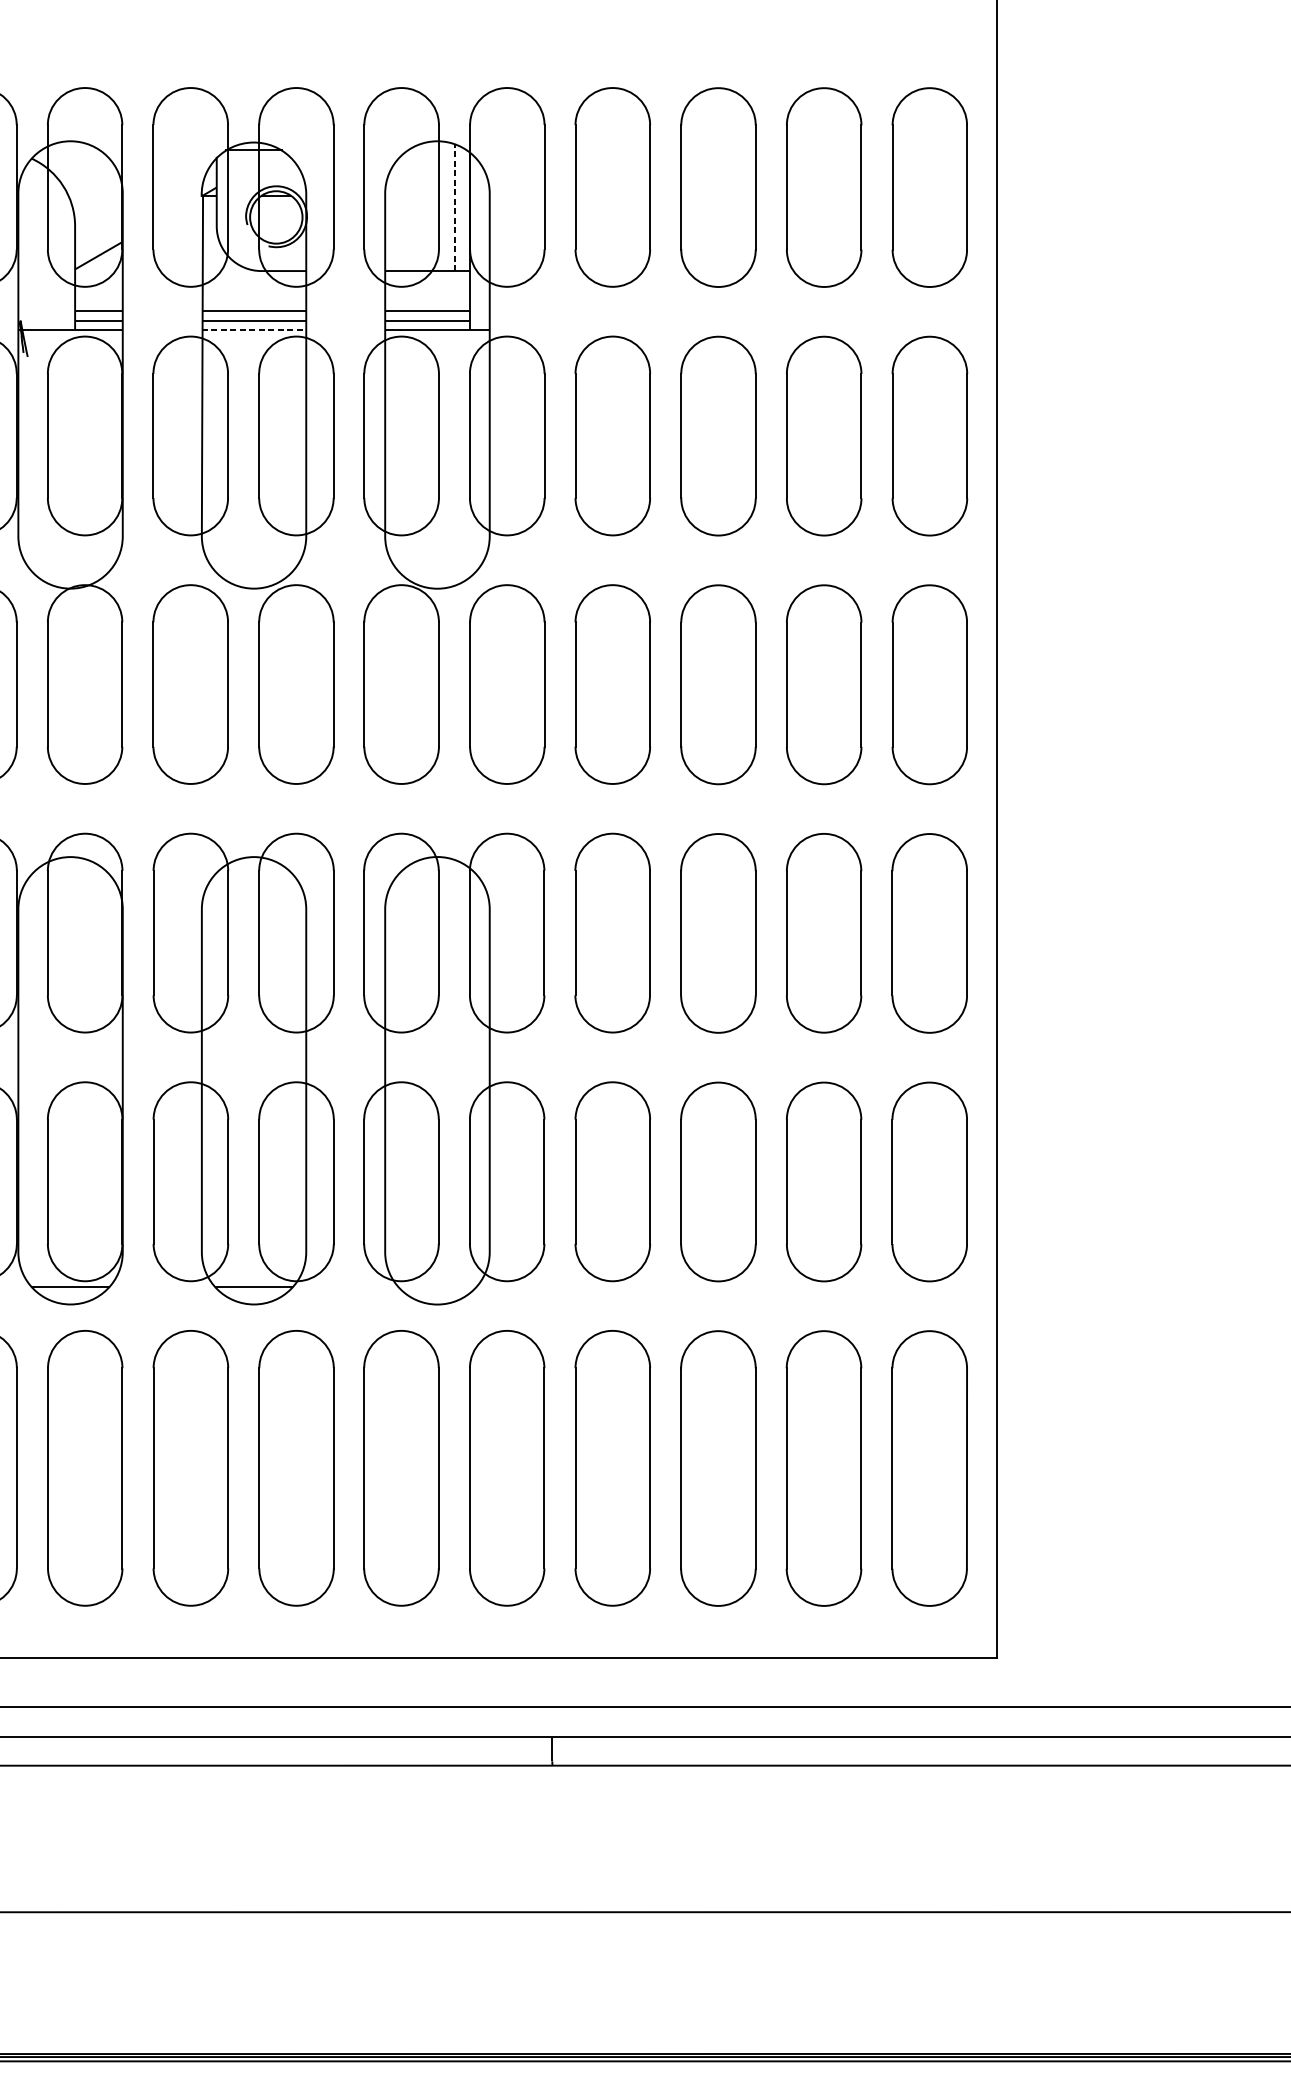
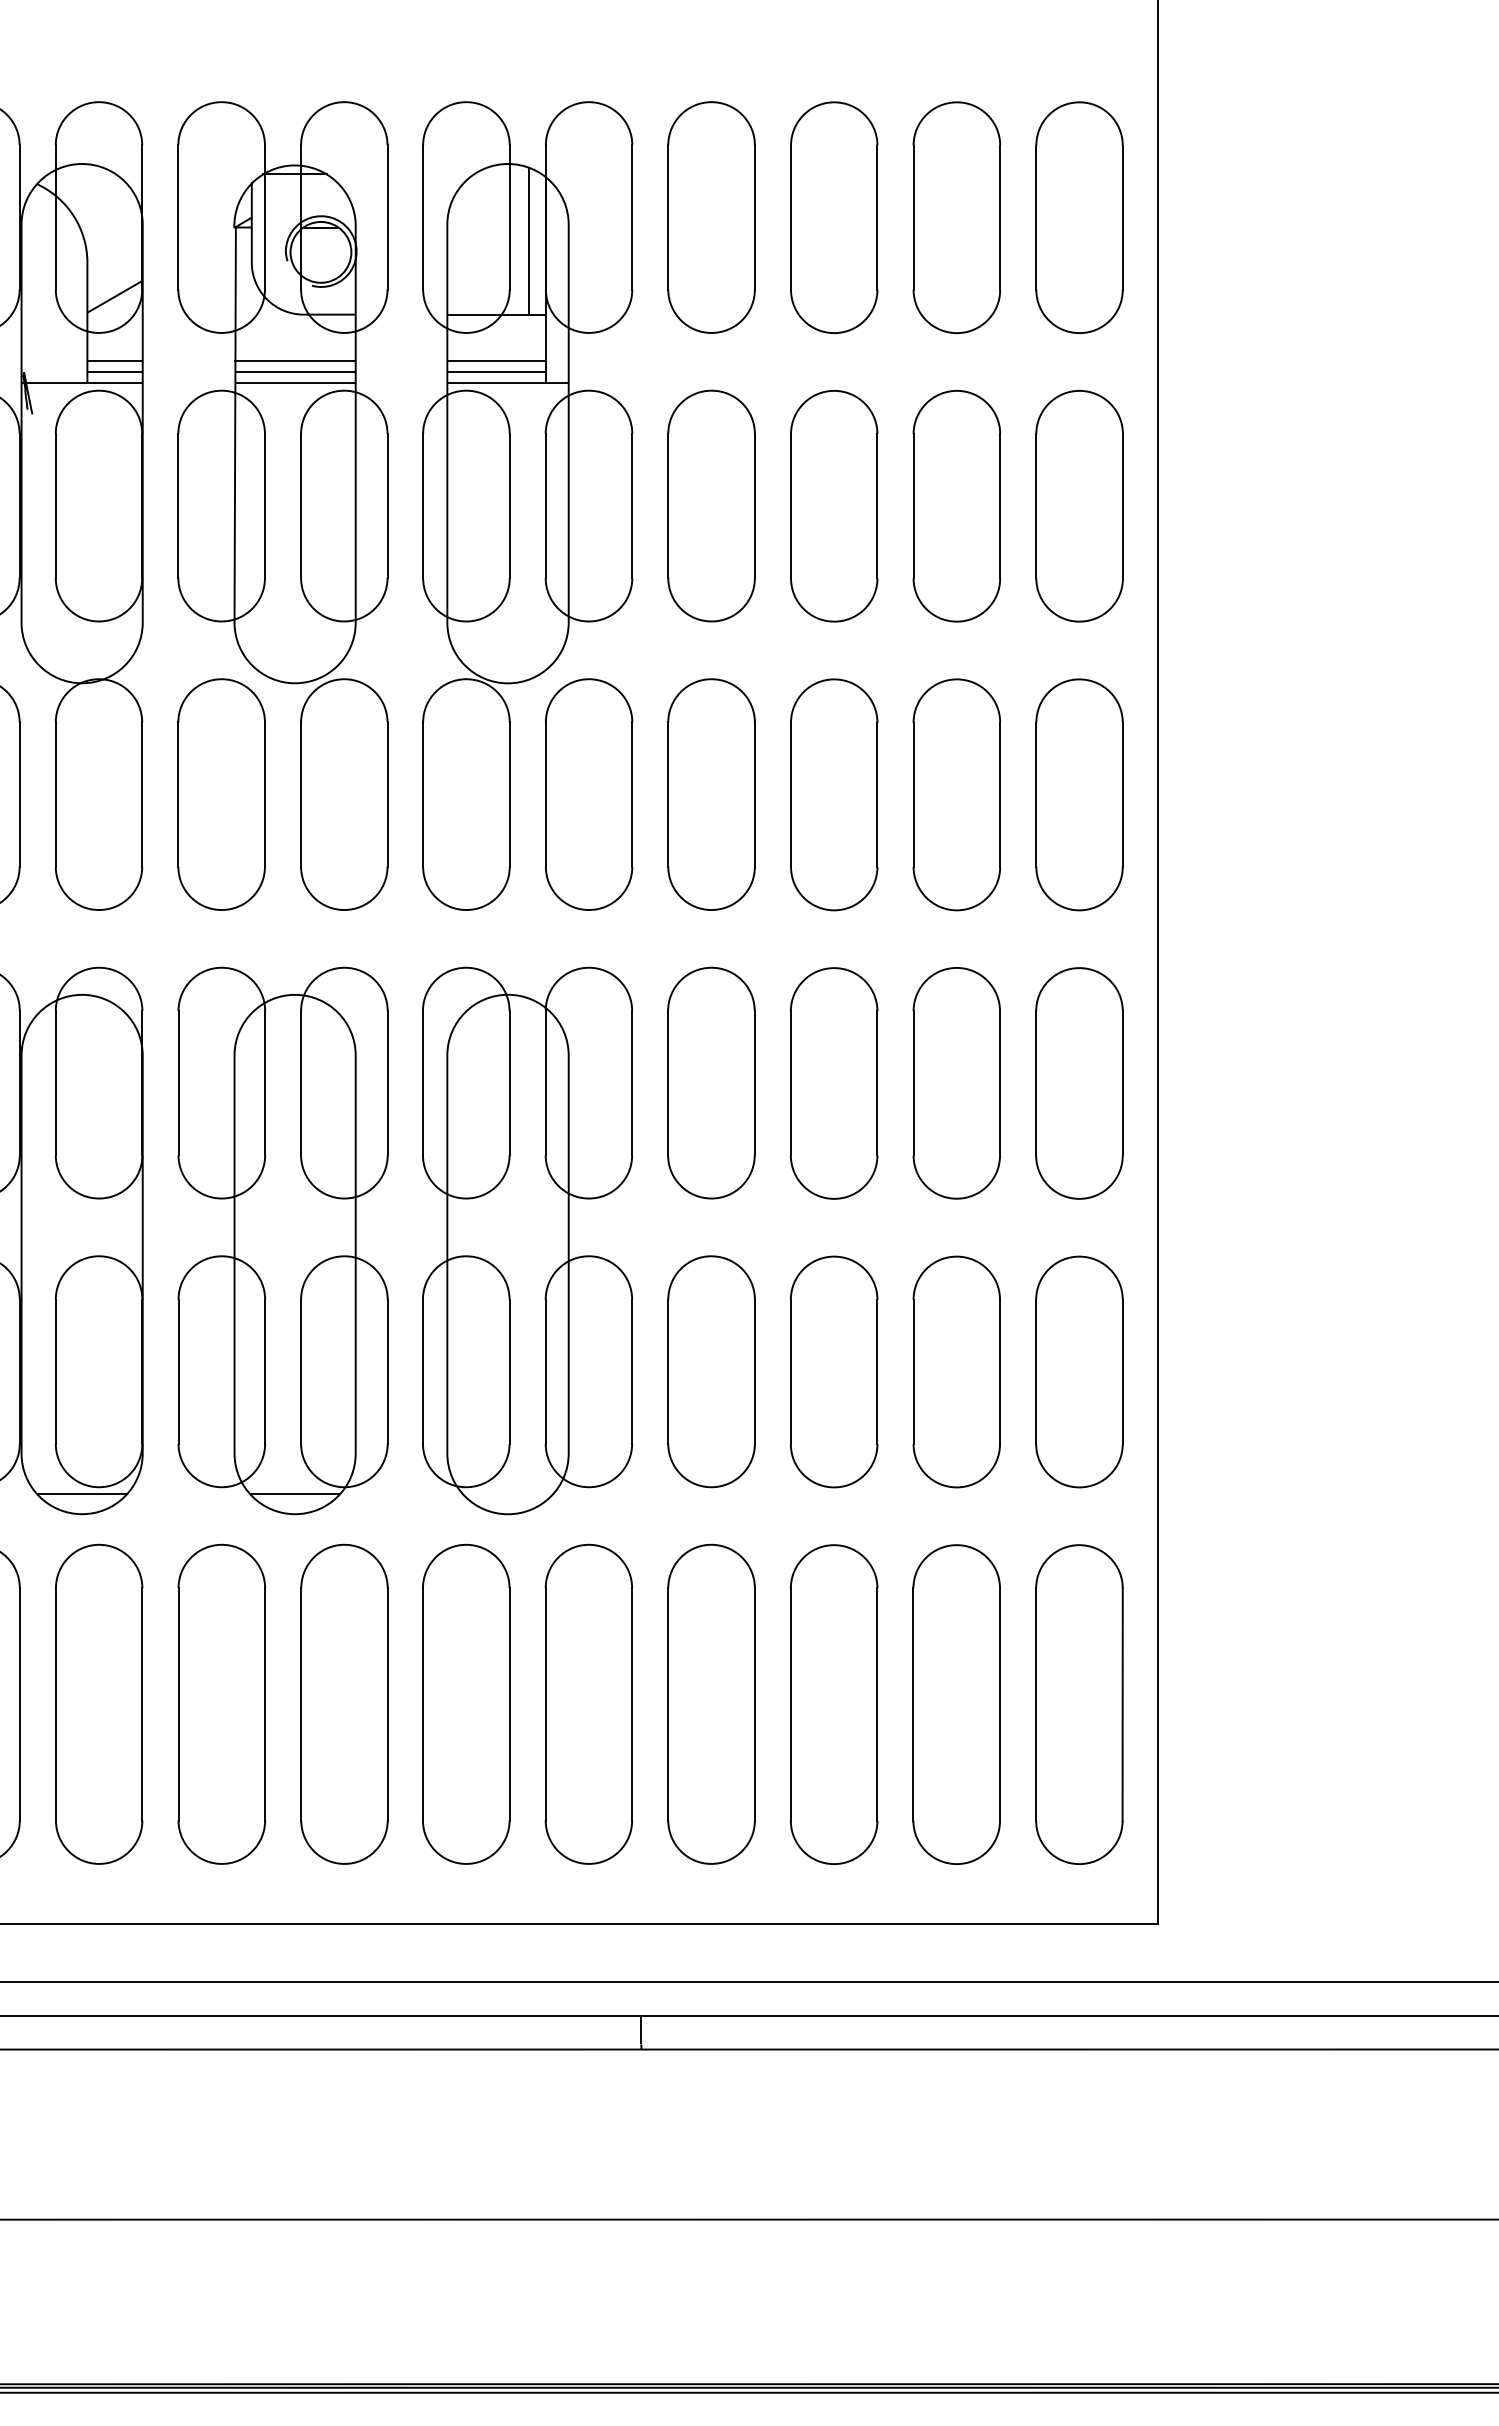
line: (455, 207) -> (528, 240), dashed -> solid
line: (254, 329) -> (295, 382), dashed -> solid

